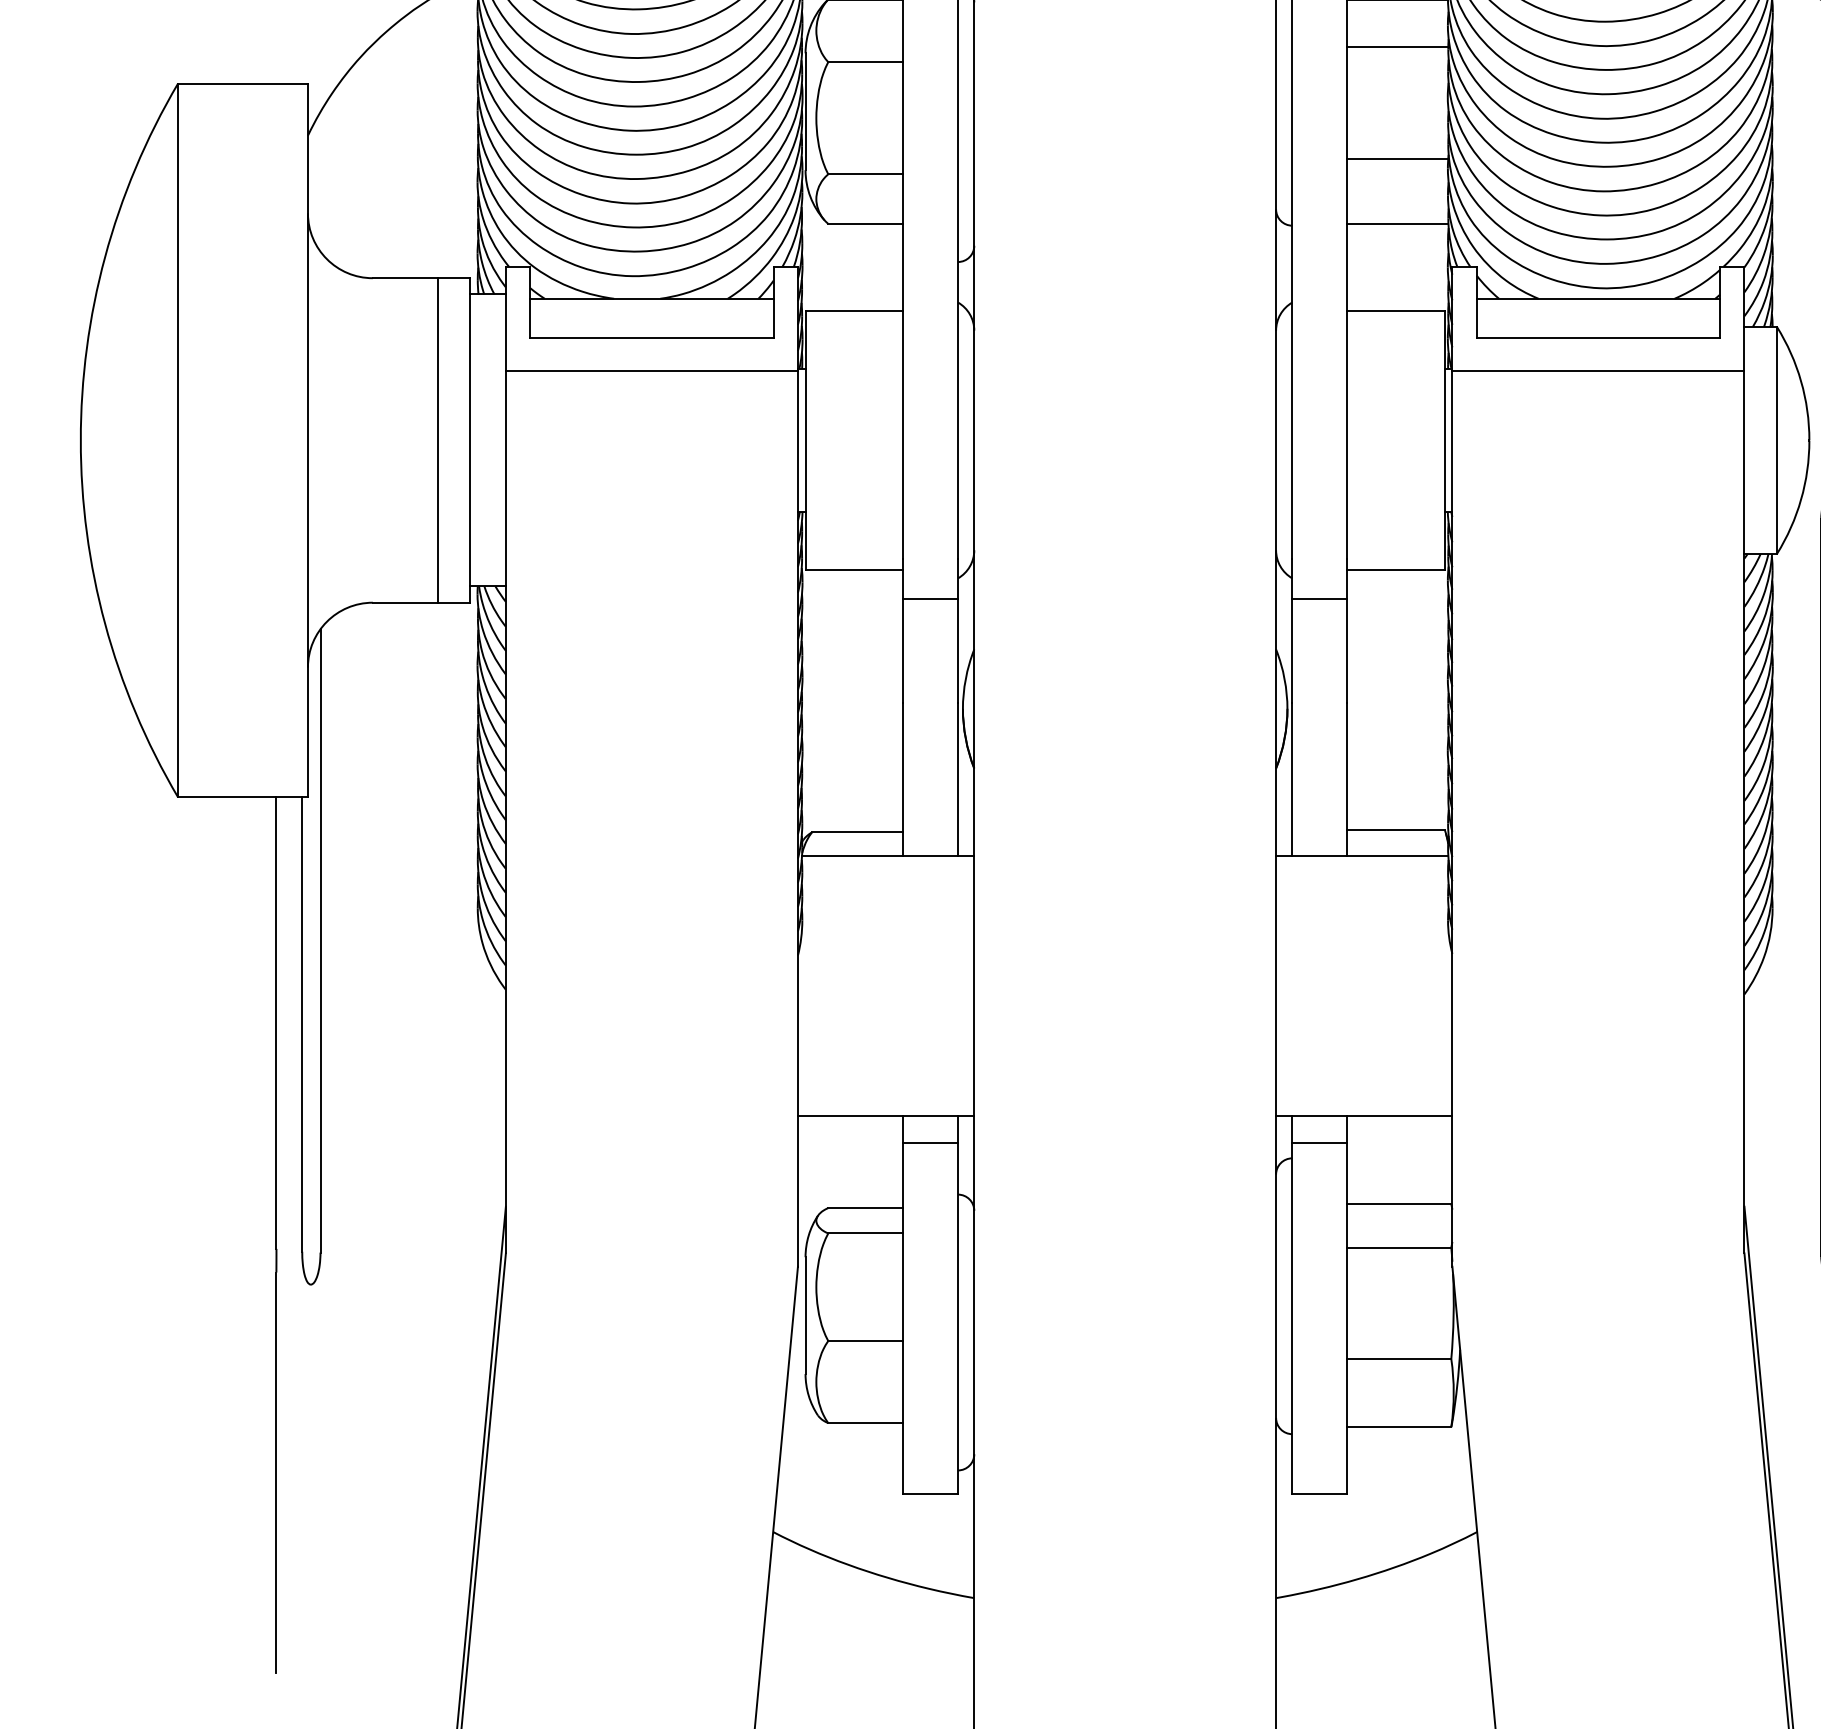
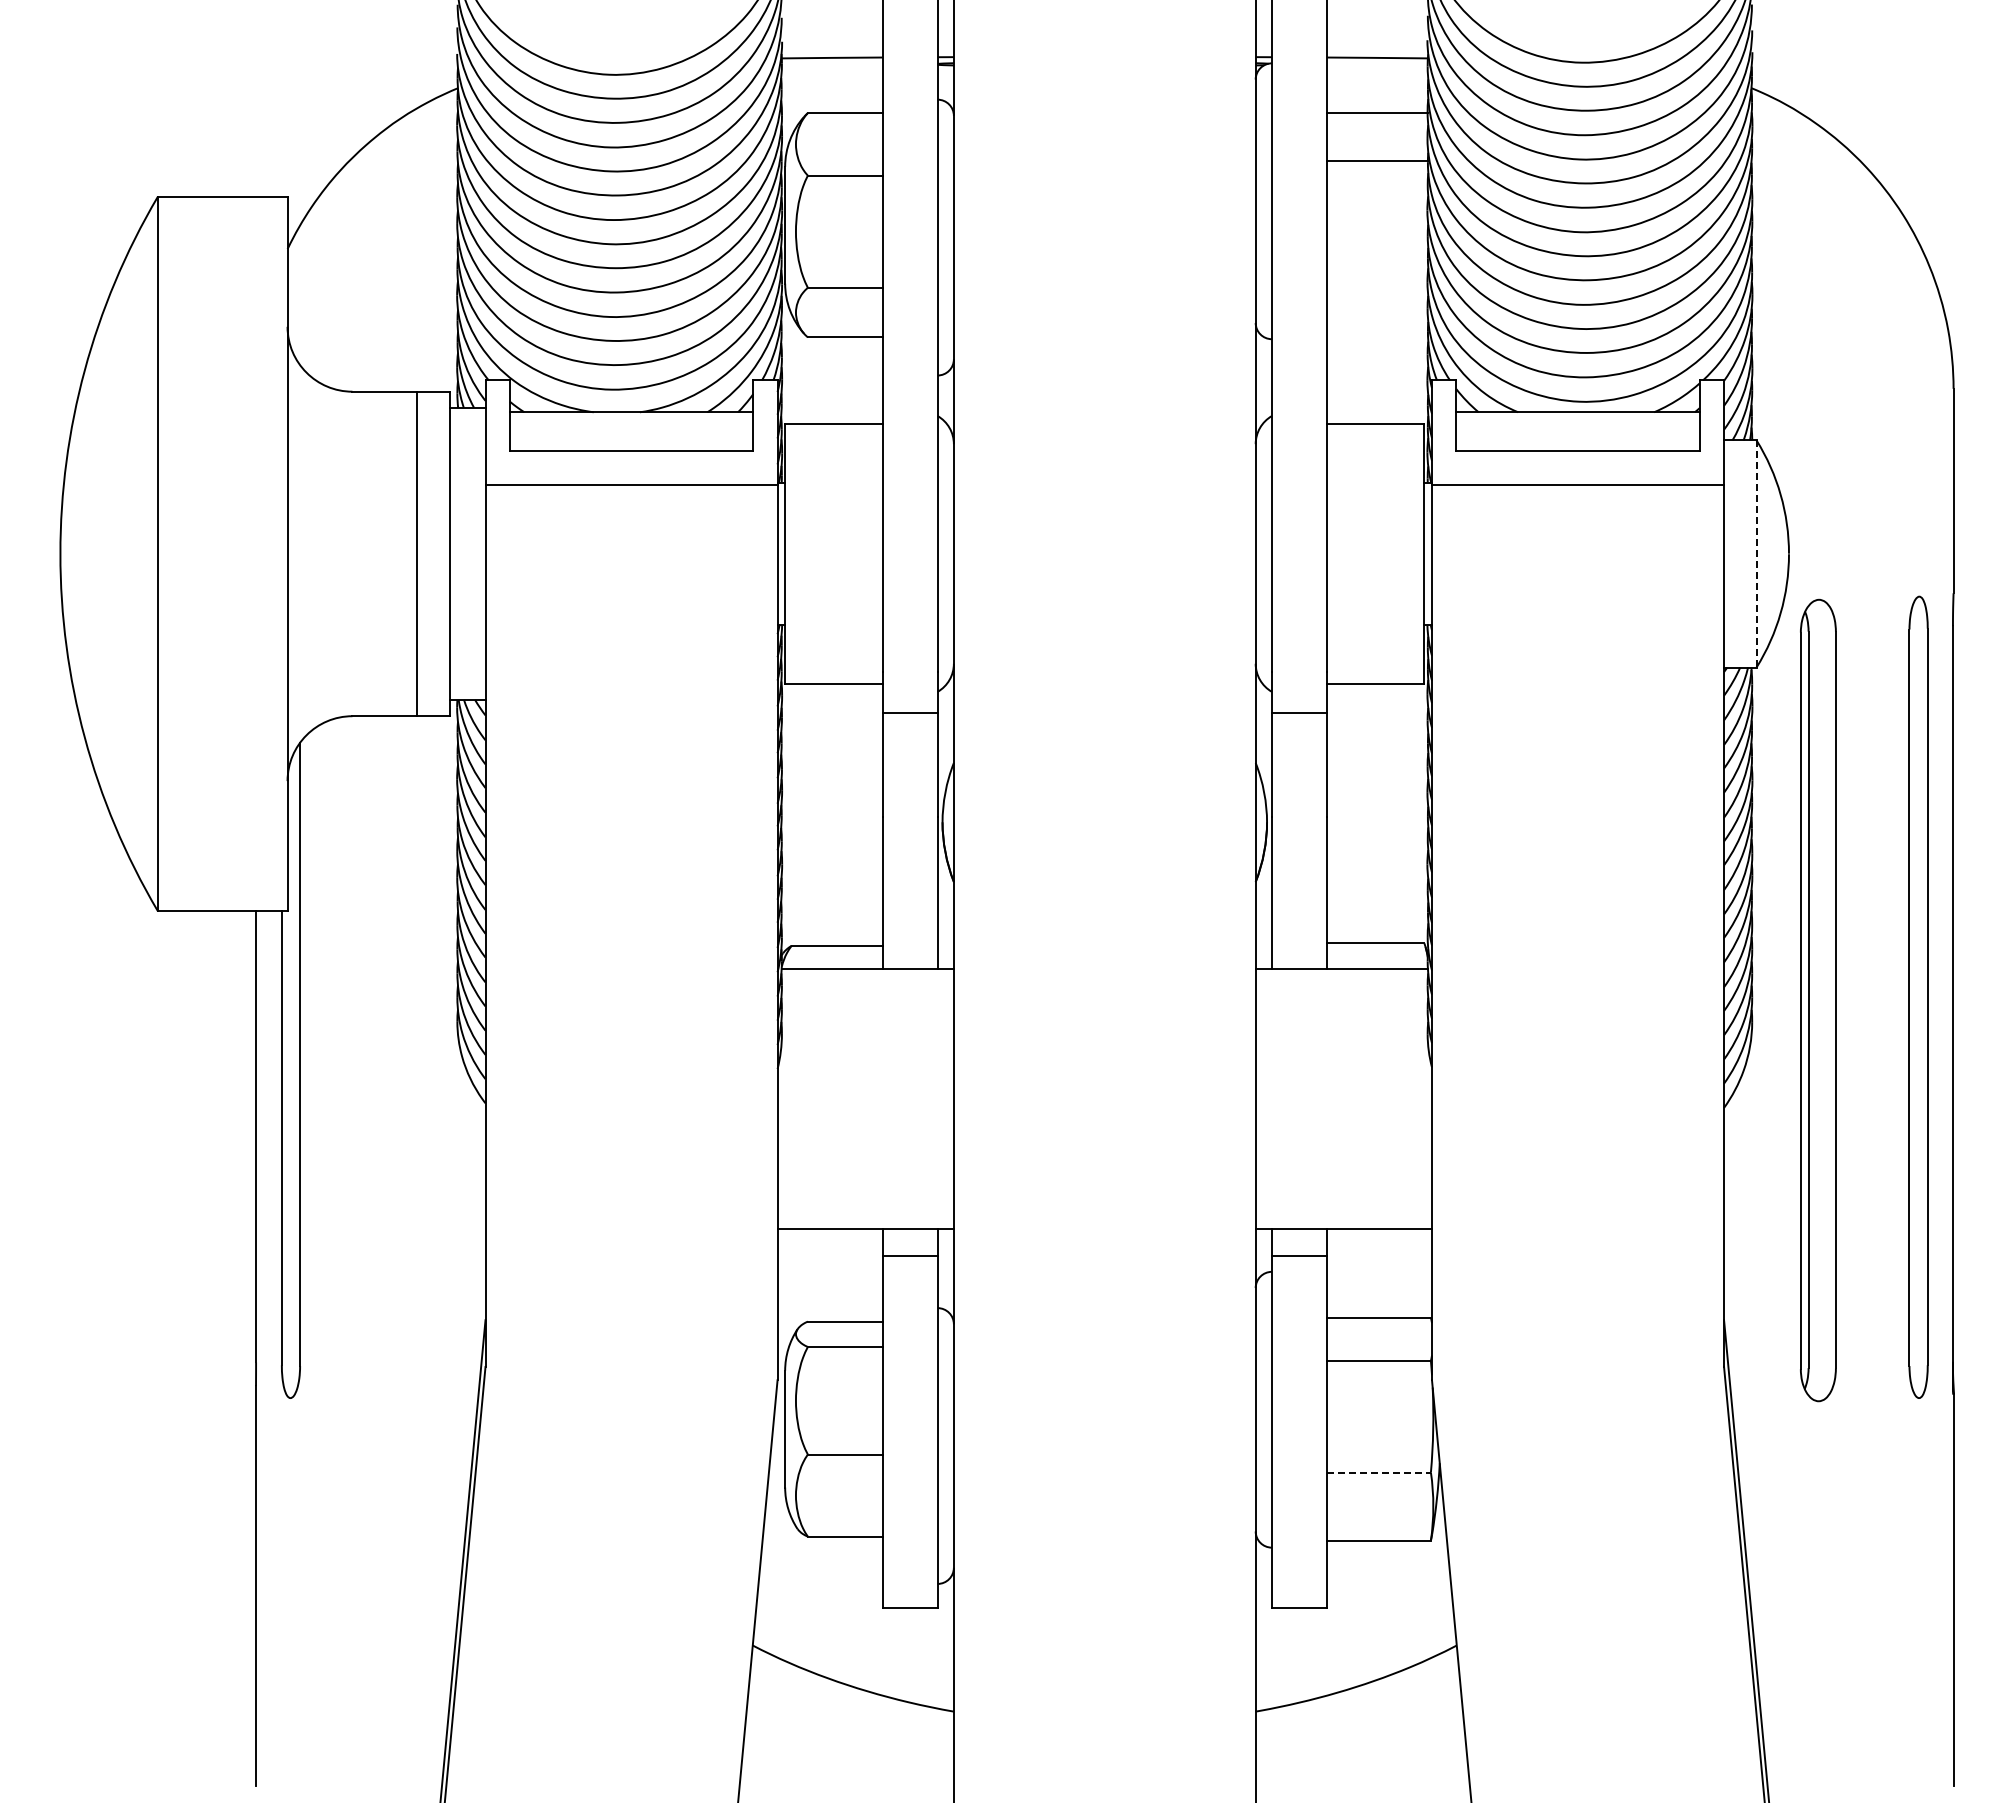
line: (1397, 159) -> (1377, 272), removed
line: (1397, 224) -> (1377, 337), removed
line: (1776, 440) -> (1756, 553), solid -> dashed
line: (1399, 1359) -> (1379, 1472), solid -> dashed

